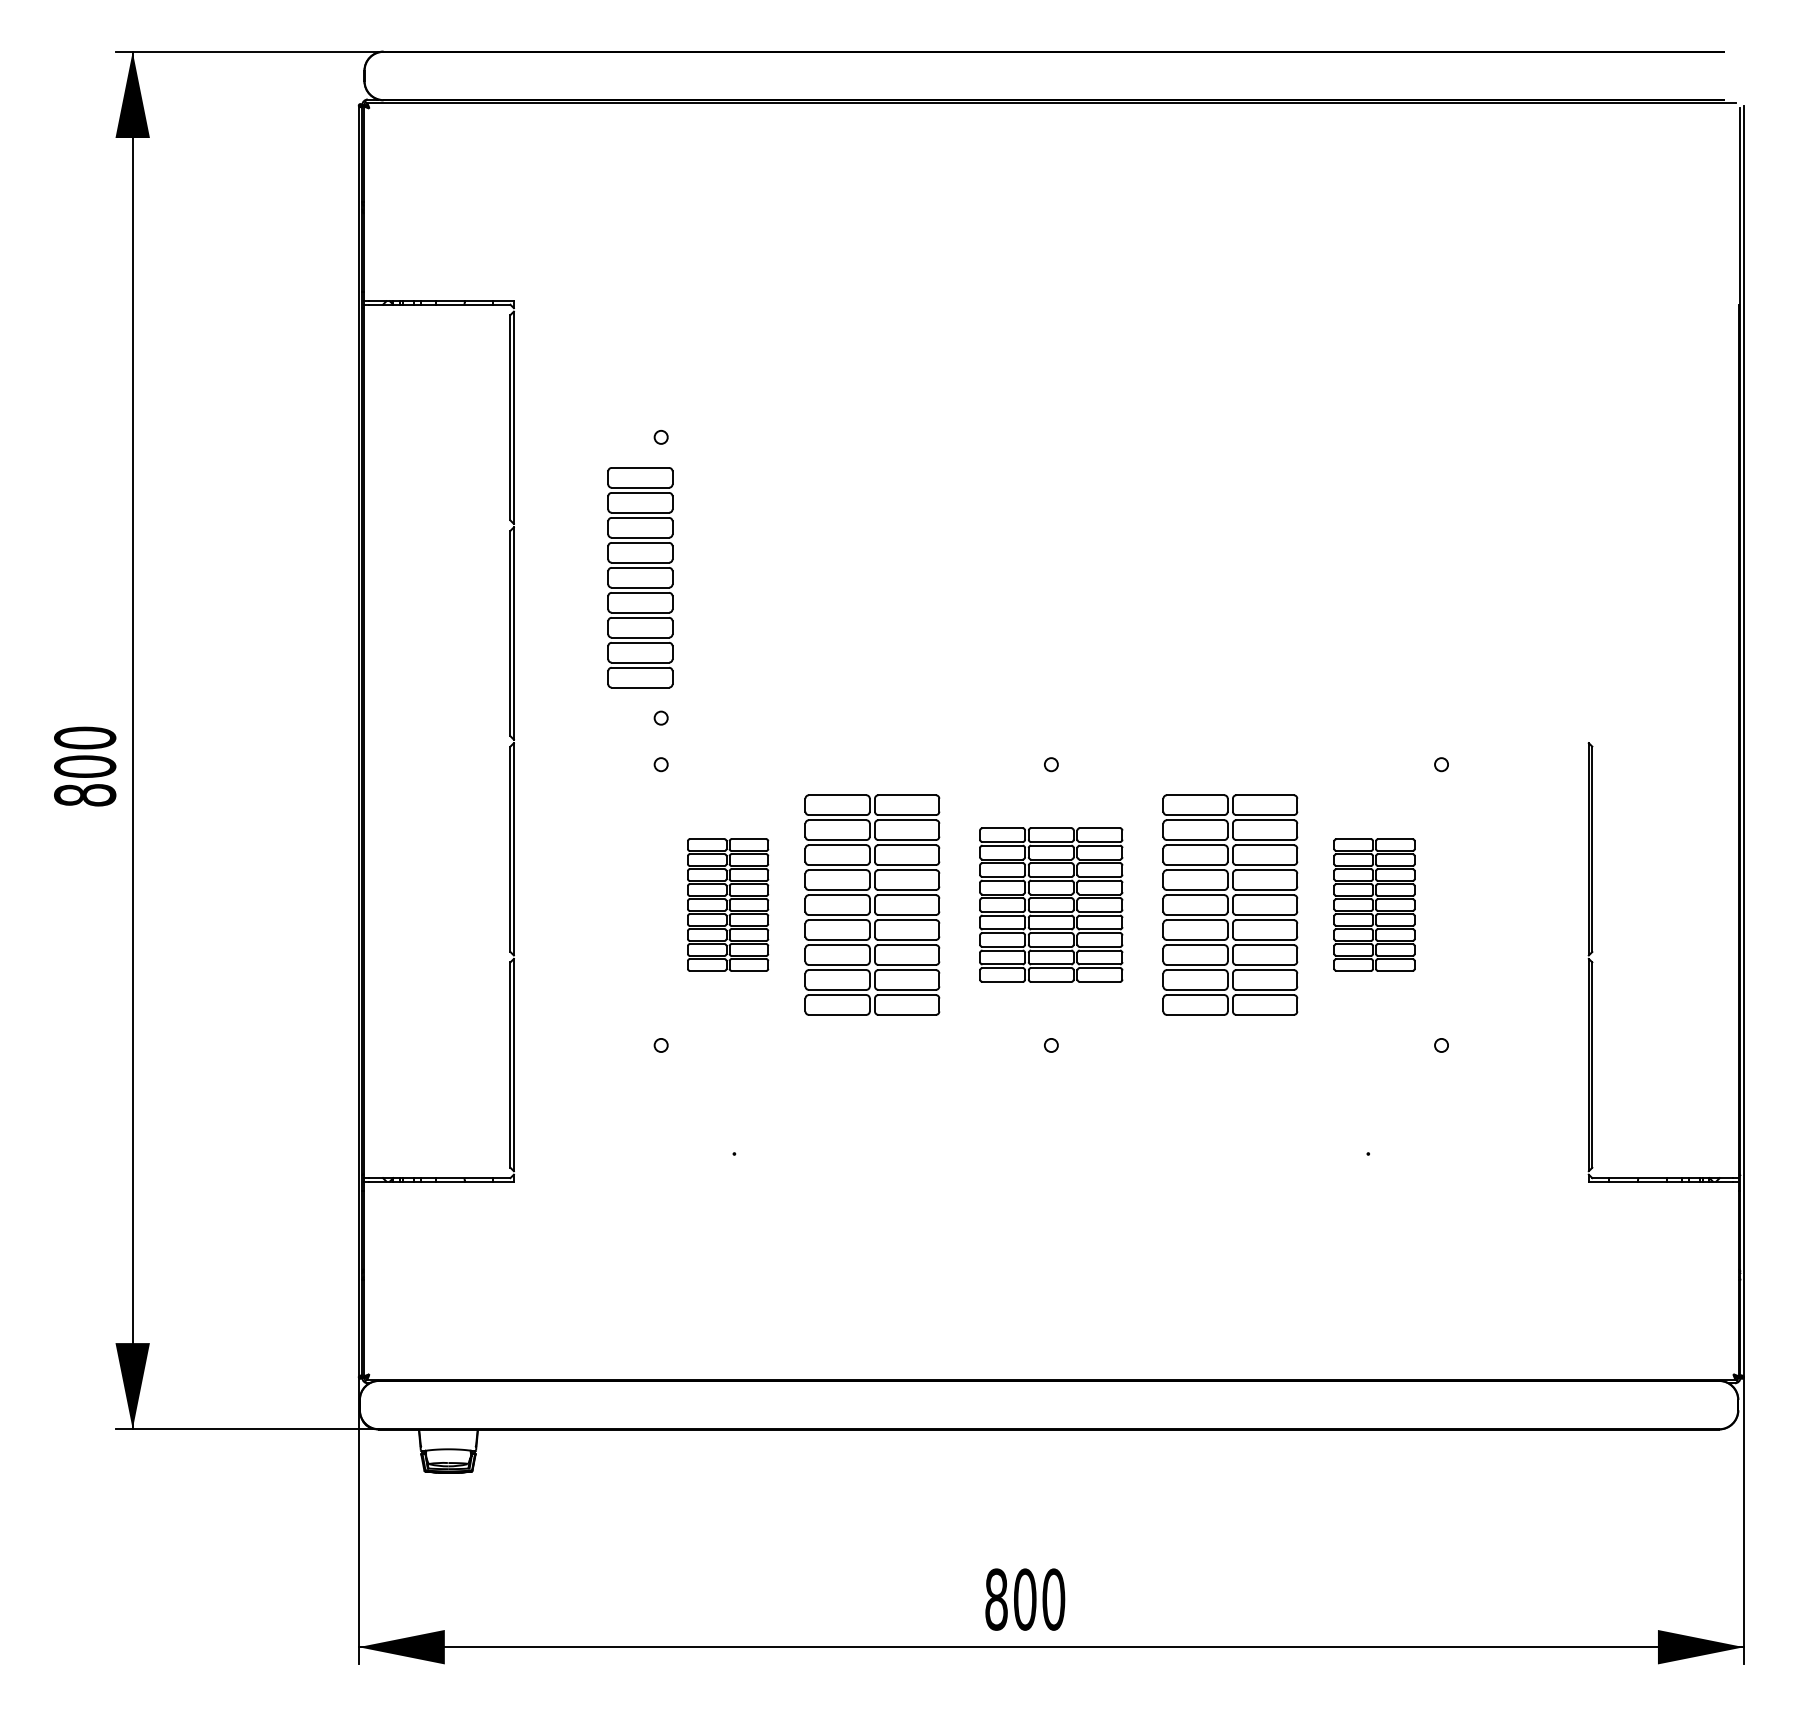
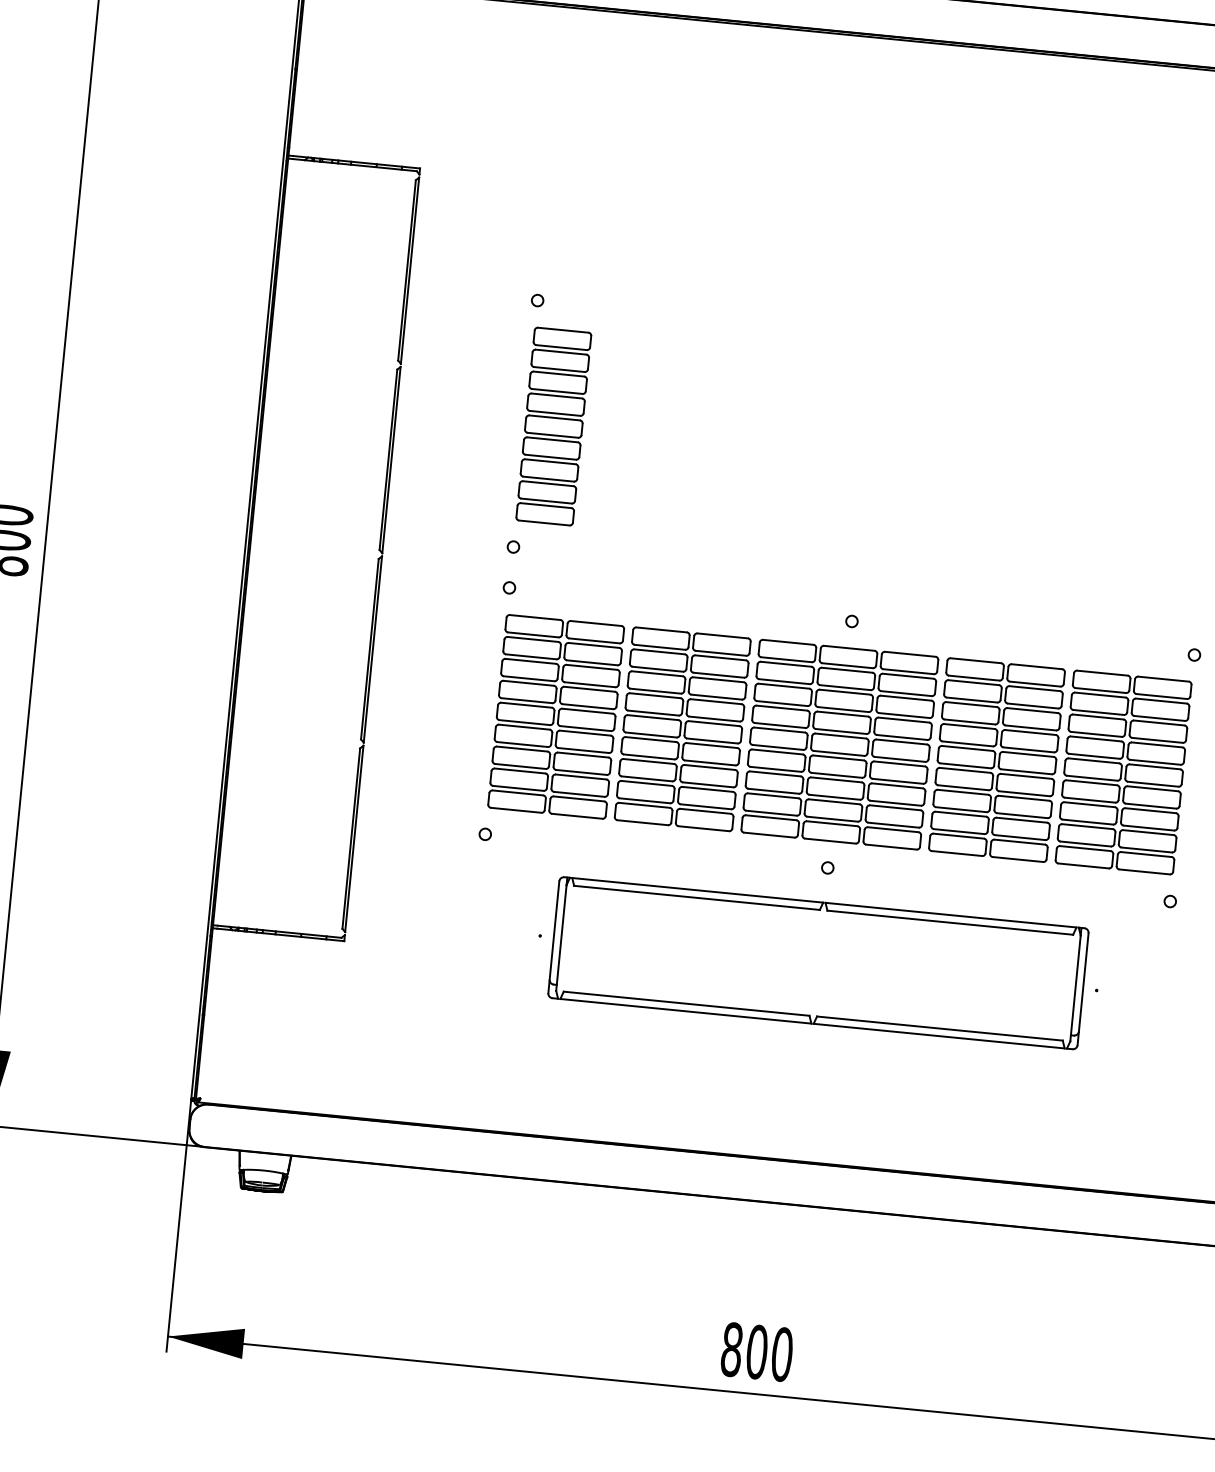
part: (640, 577) -> (553, 426), moved
part: (727, 904) -> (555, 716), size x1.67
part: (1050, 904) -> (839, 744), size x1.43
part: (1374, 904) -> (1123, 772), size x1.67
part: (1051, 1153) -> (818, 962), added

